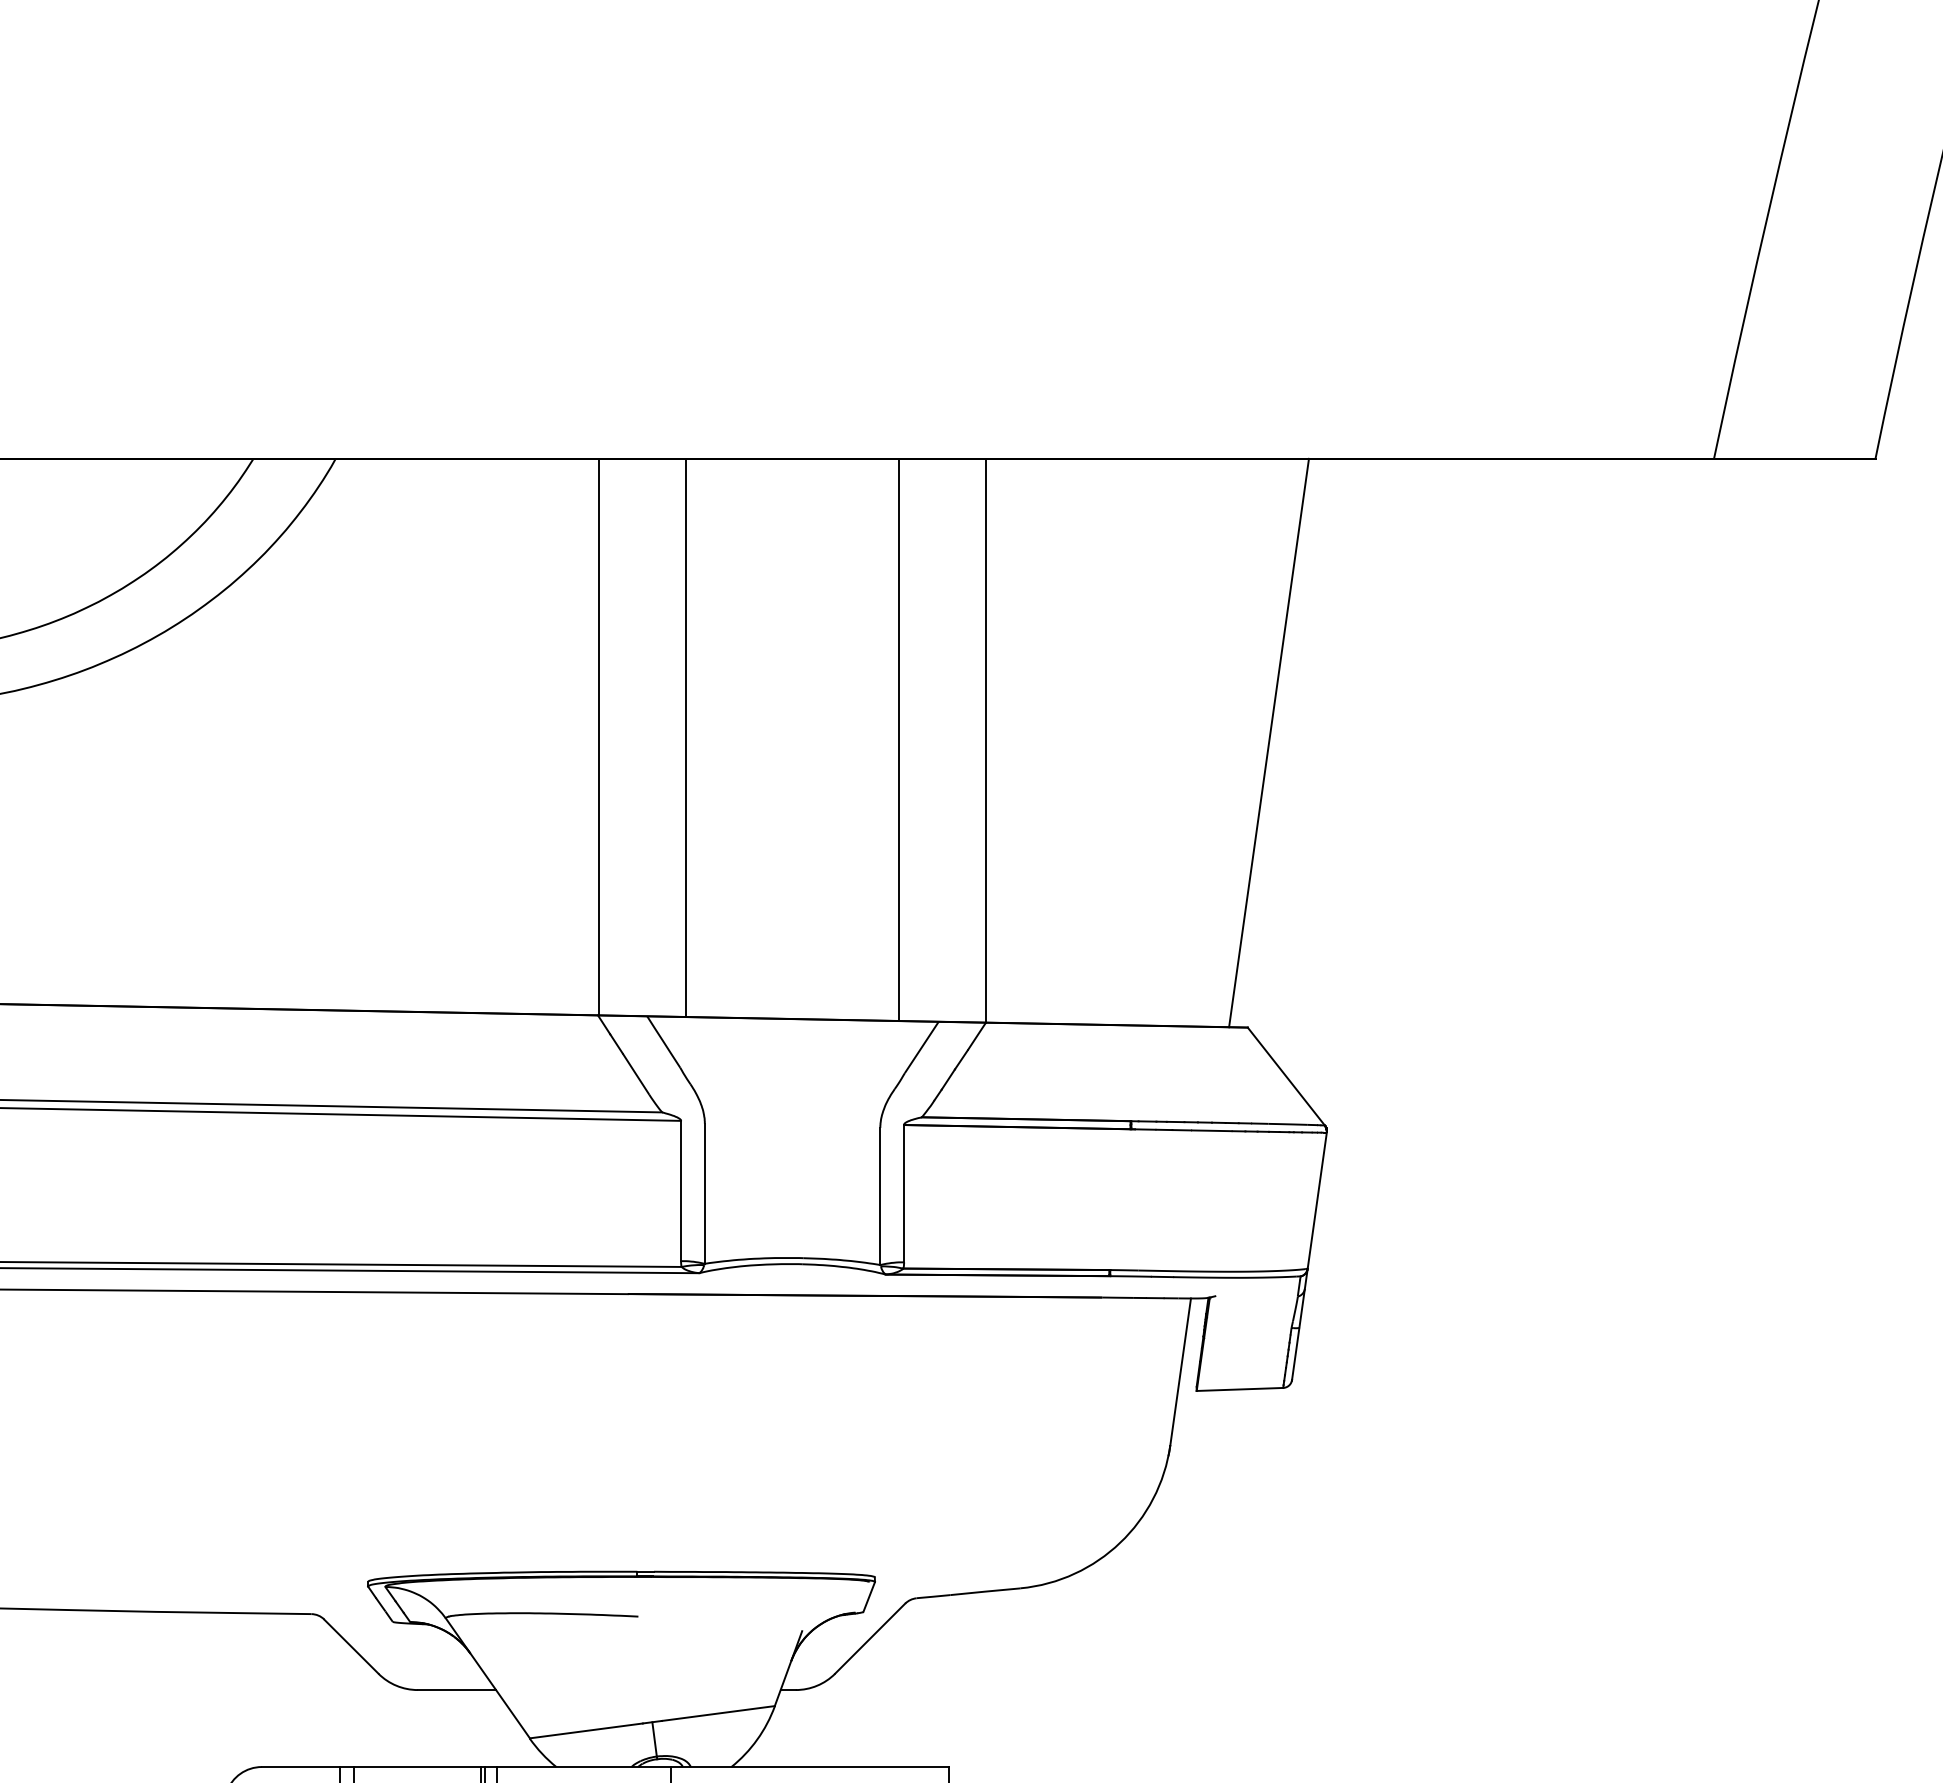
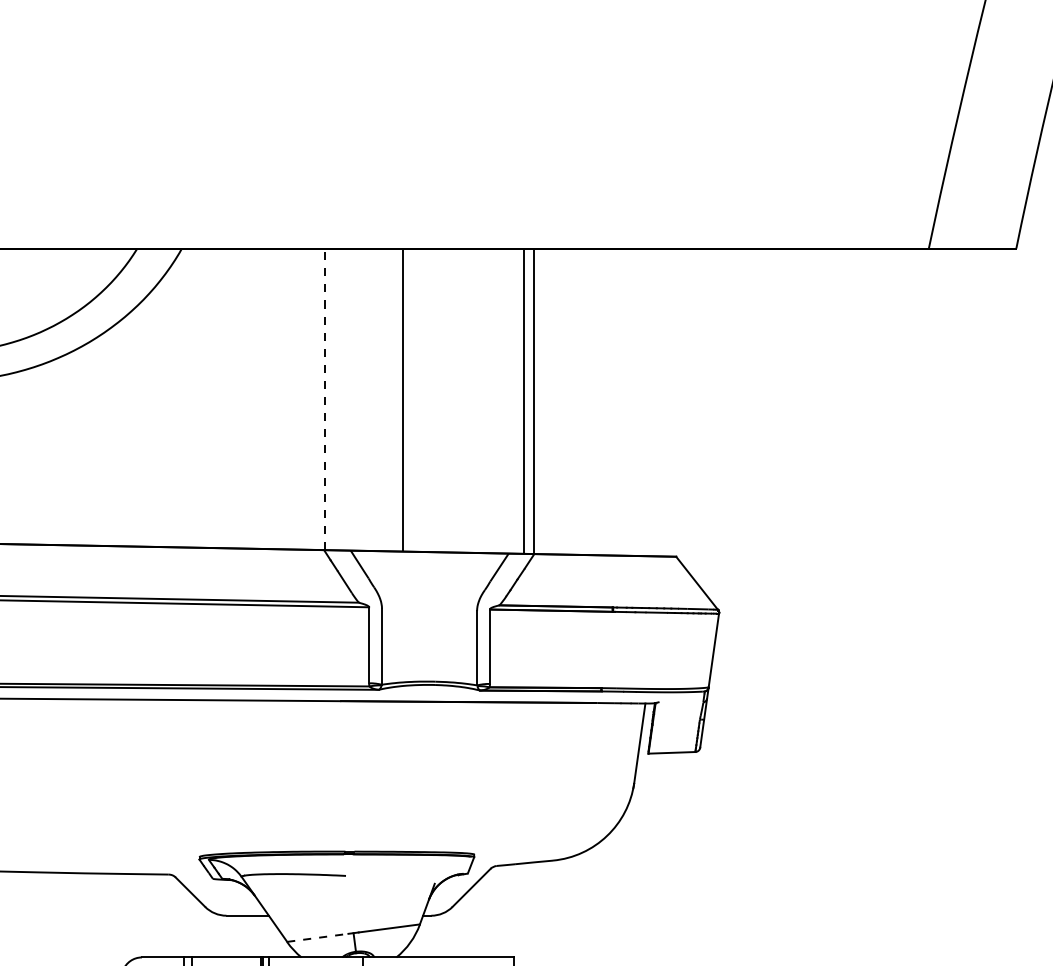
line: (598, 737) -> (324, 399), solid -> dashed
line: (685, 737) -> (402, 399), moved
line: (899, 739) -> (524, 400), moved
line: (1268, 742) -> (687, 402), removed
line: (585, 1730) -> (317, 937), solid -> dashed

